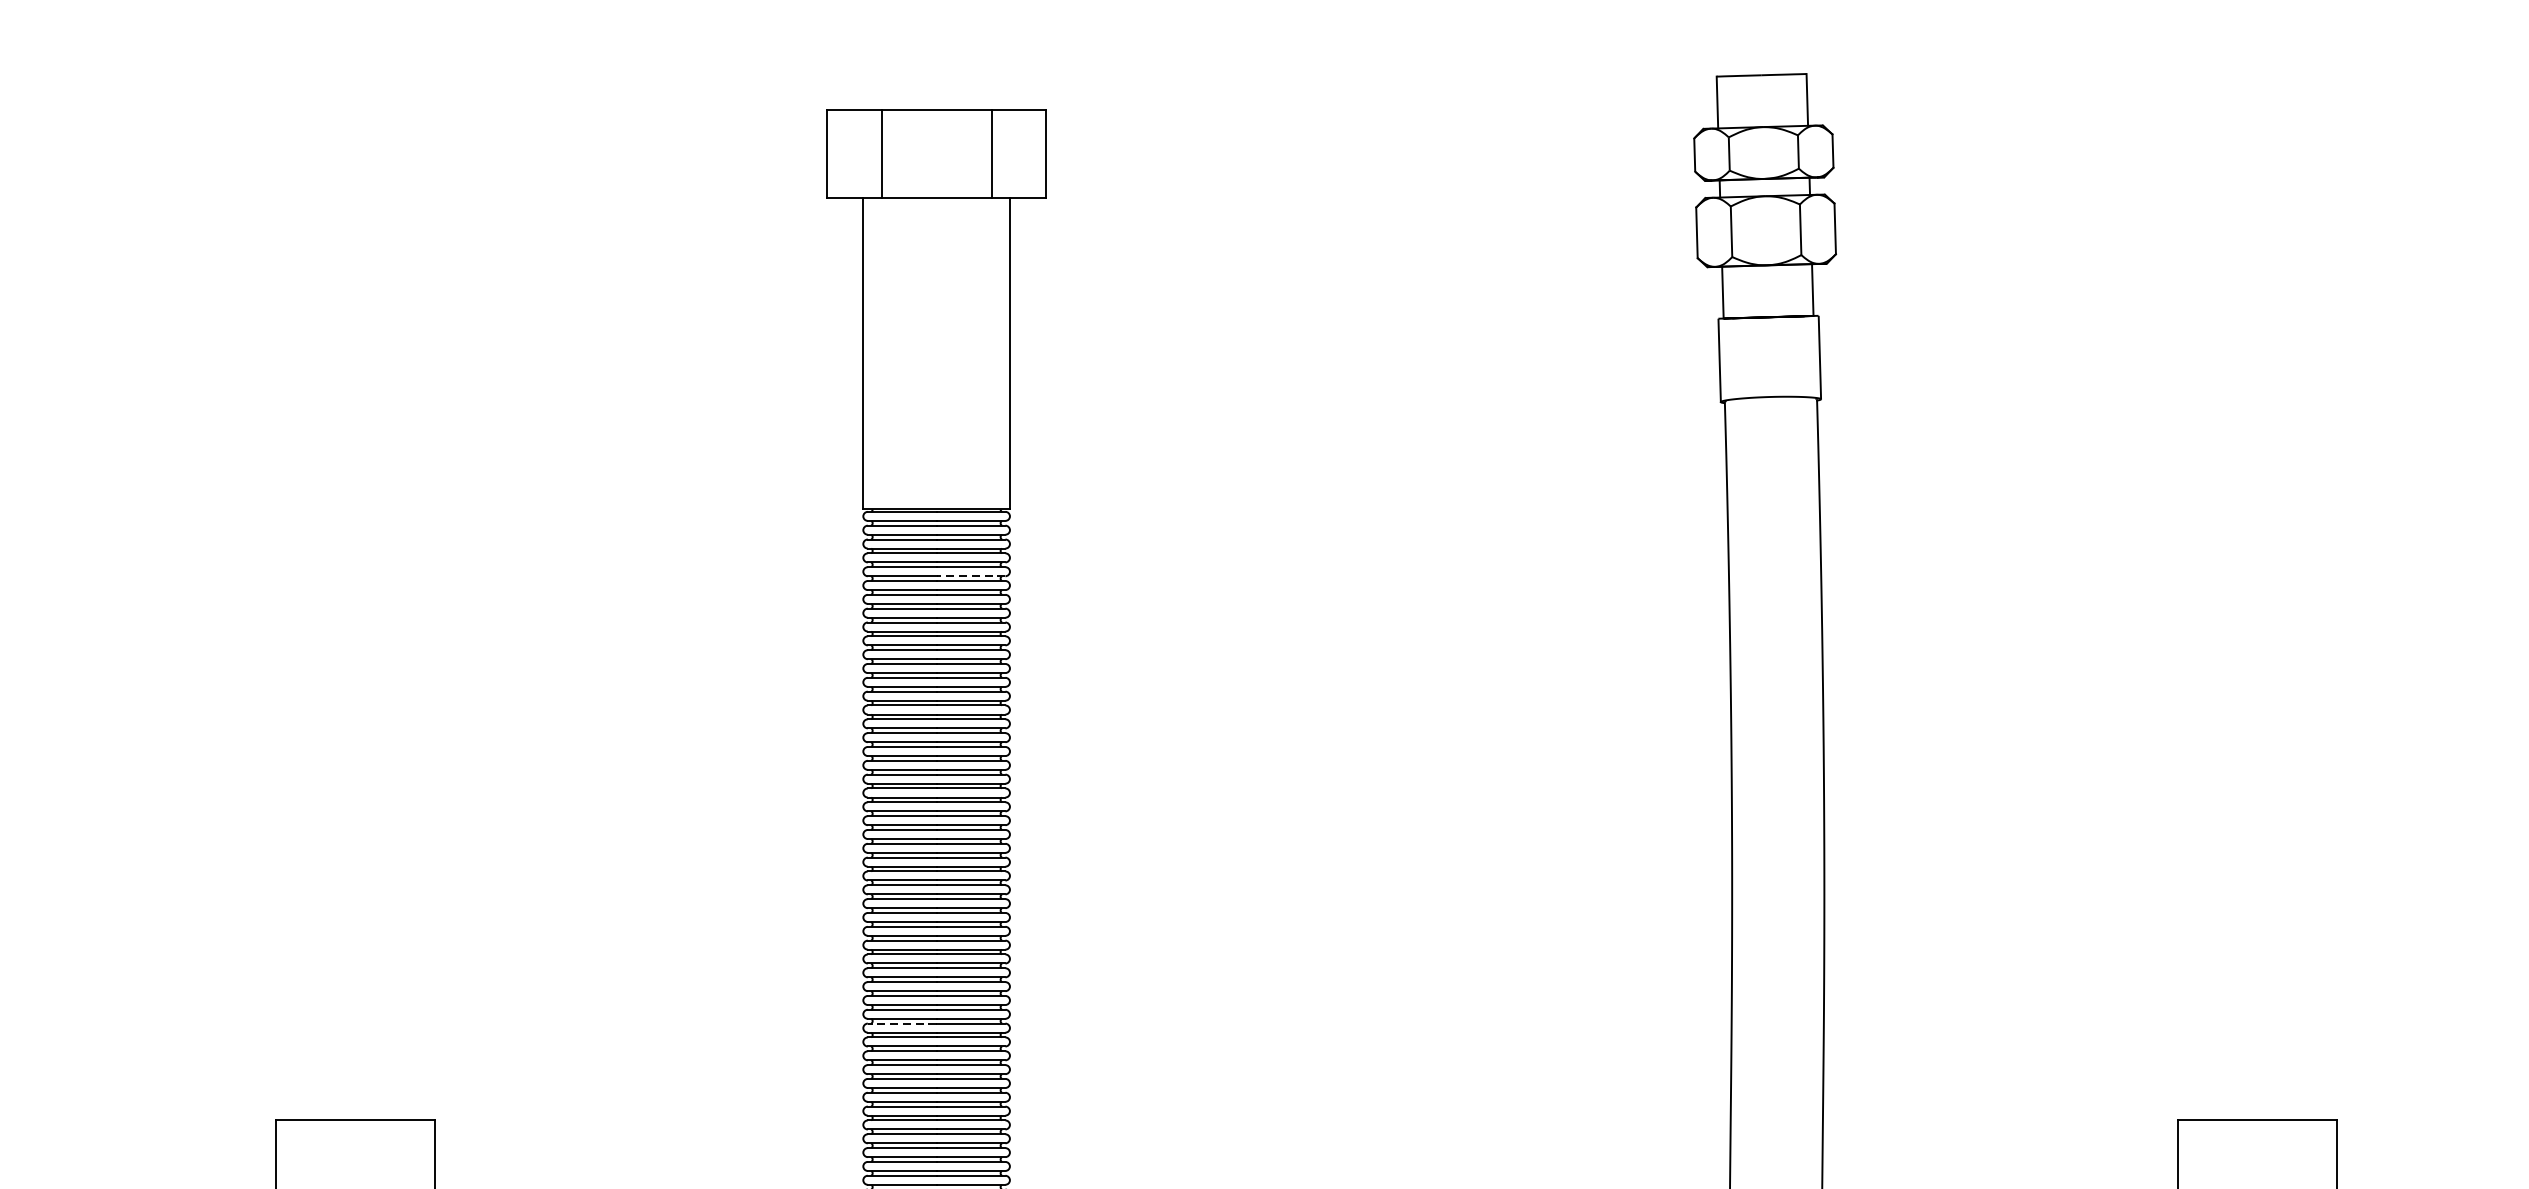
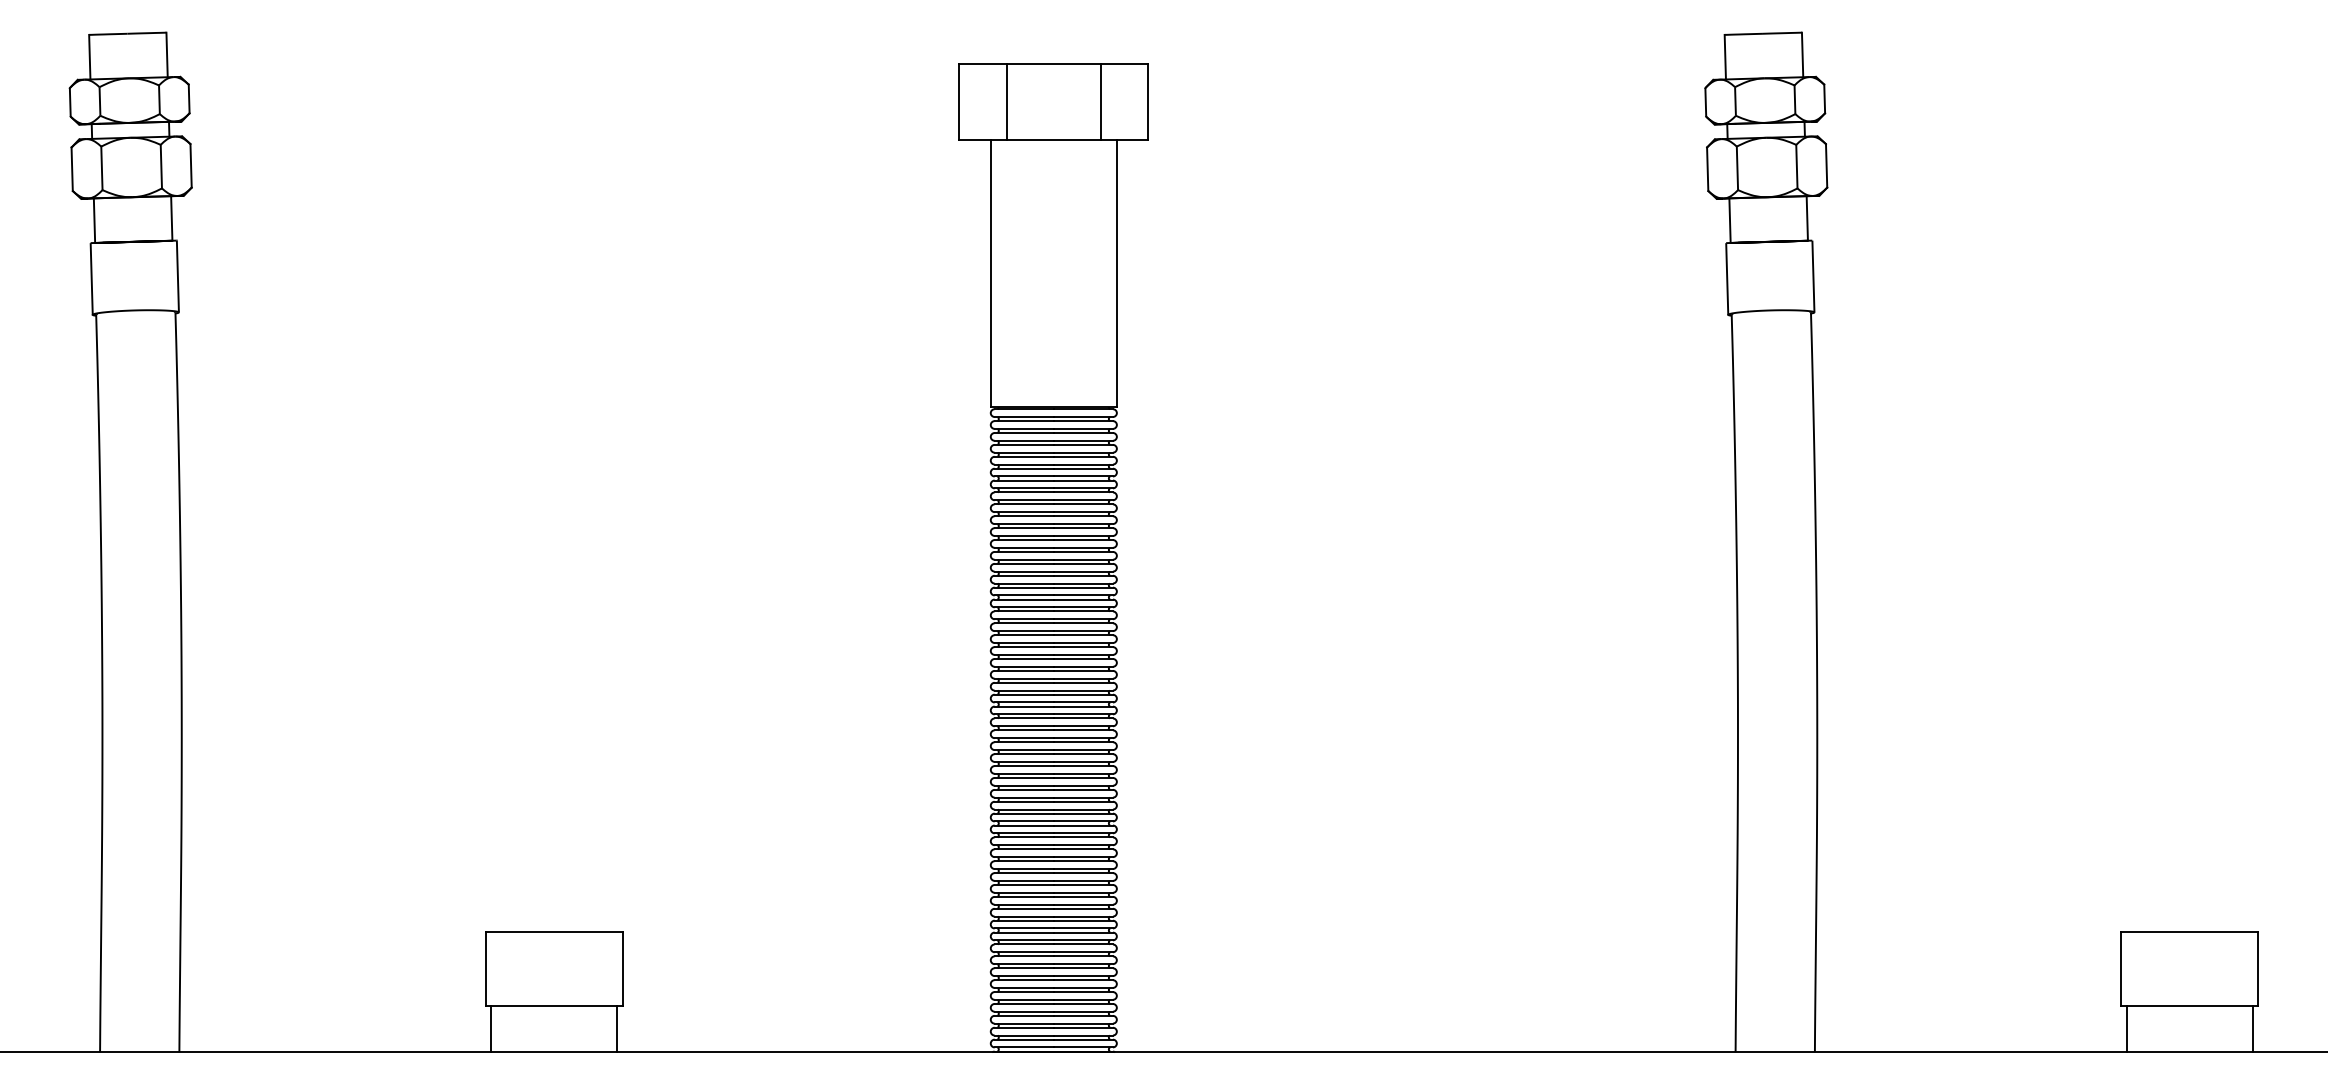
line: (971, 576) -> (1083, 464), dashed -> solid
line: (902, 1023) -> (1024, 849), dashed -> solid

